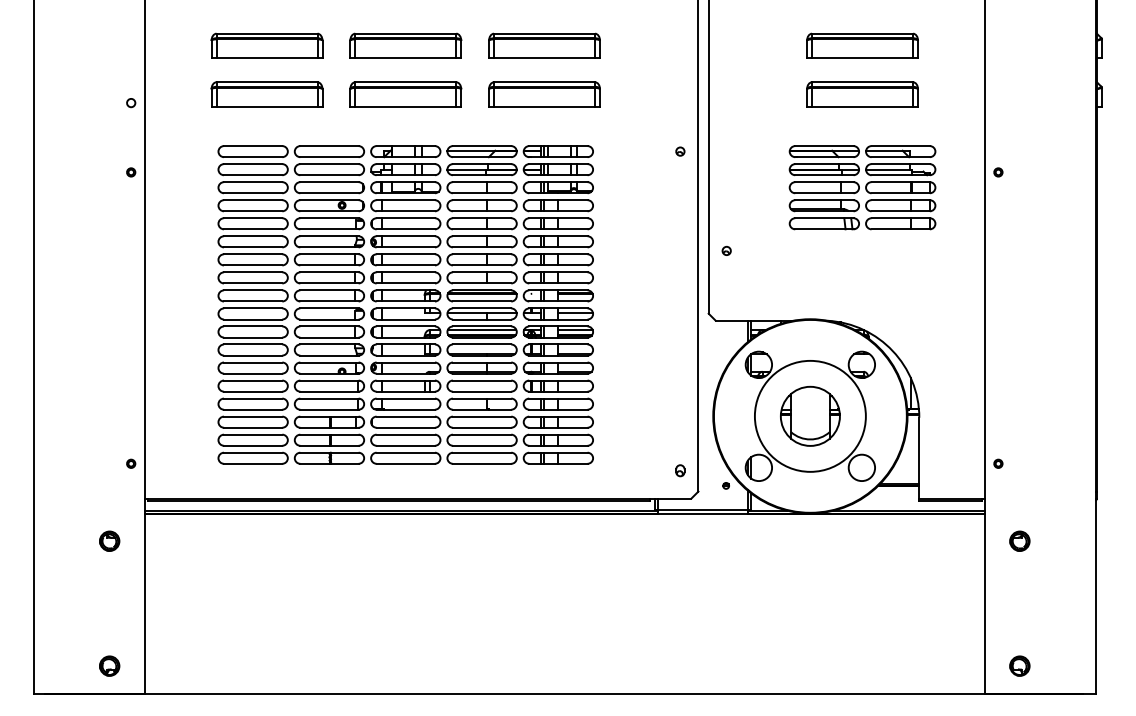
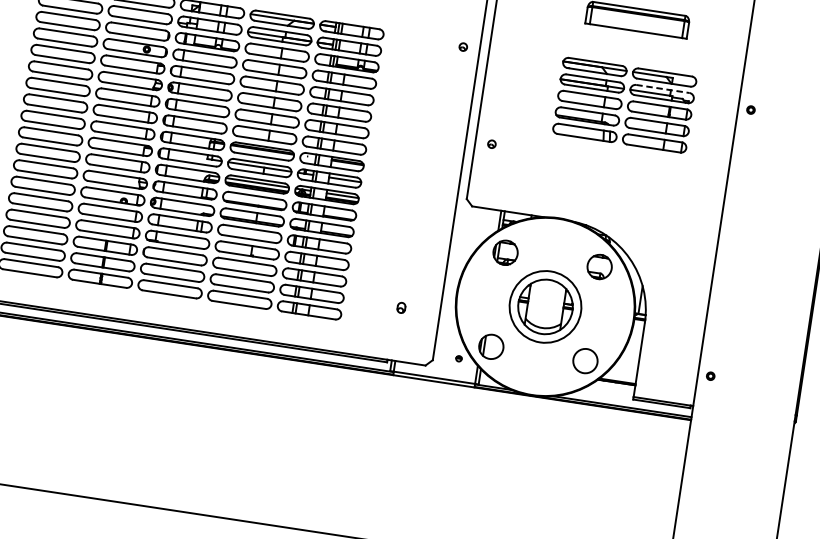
line: (901, 164) -> (663, 89), solid -> dashed
circle: (809, 415) -> (544, 306), size x0.7
part: (680, 470) -> (401, 307), moved
part: (1019, 540) -> (719, 449), removed

